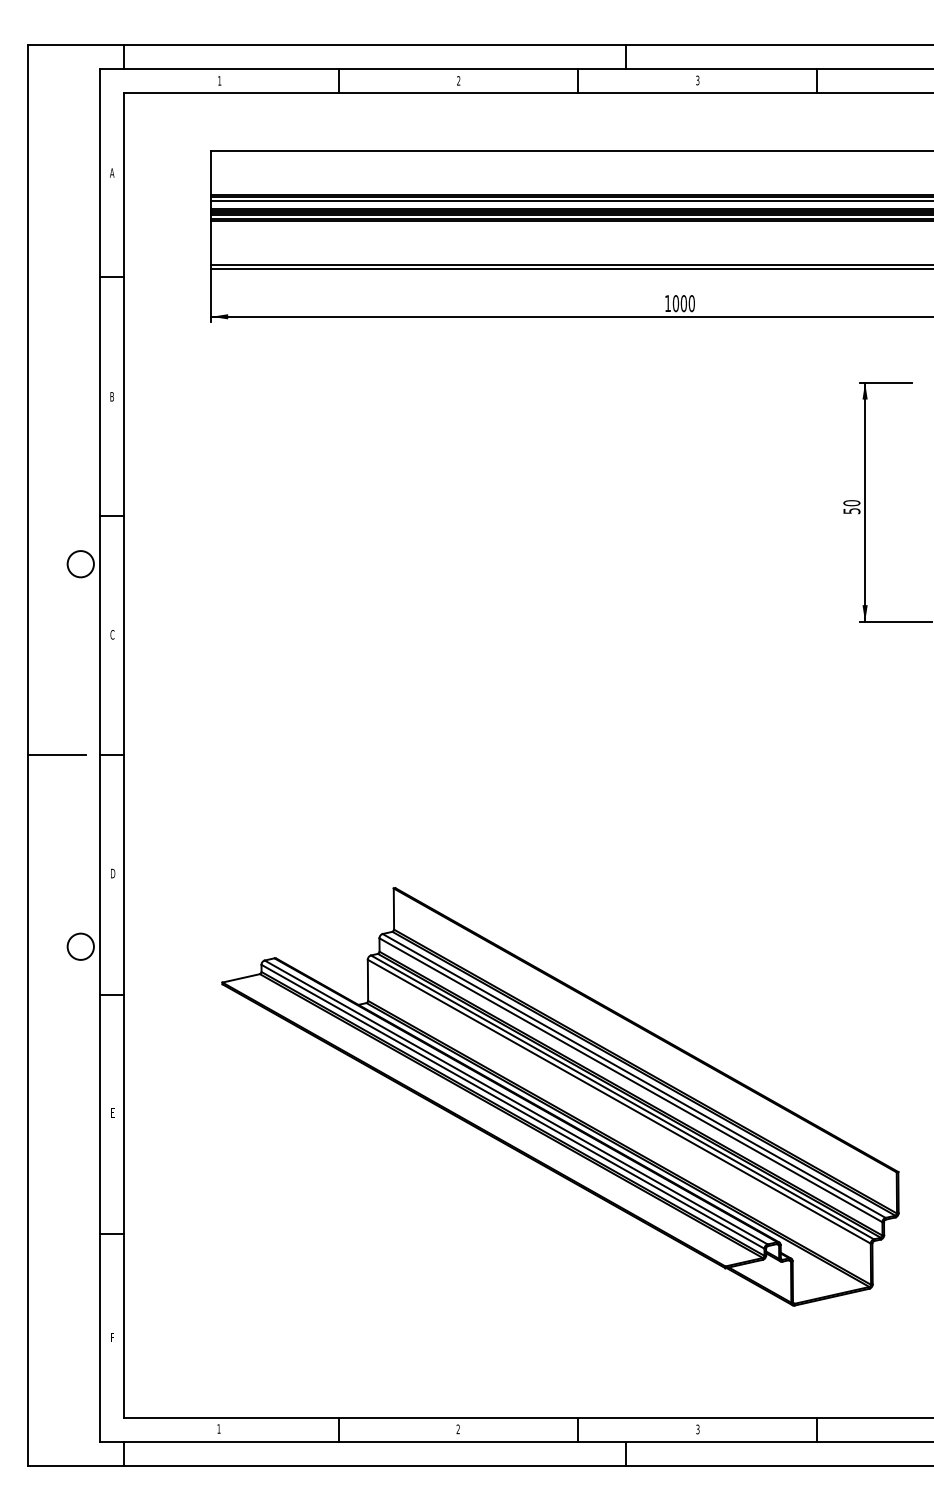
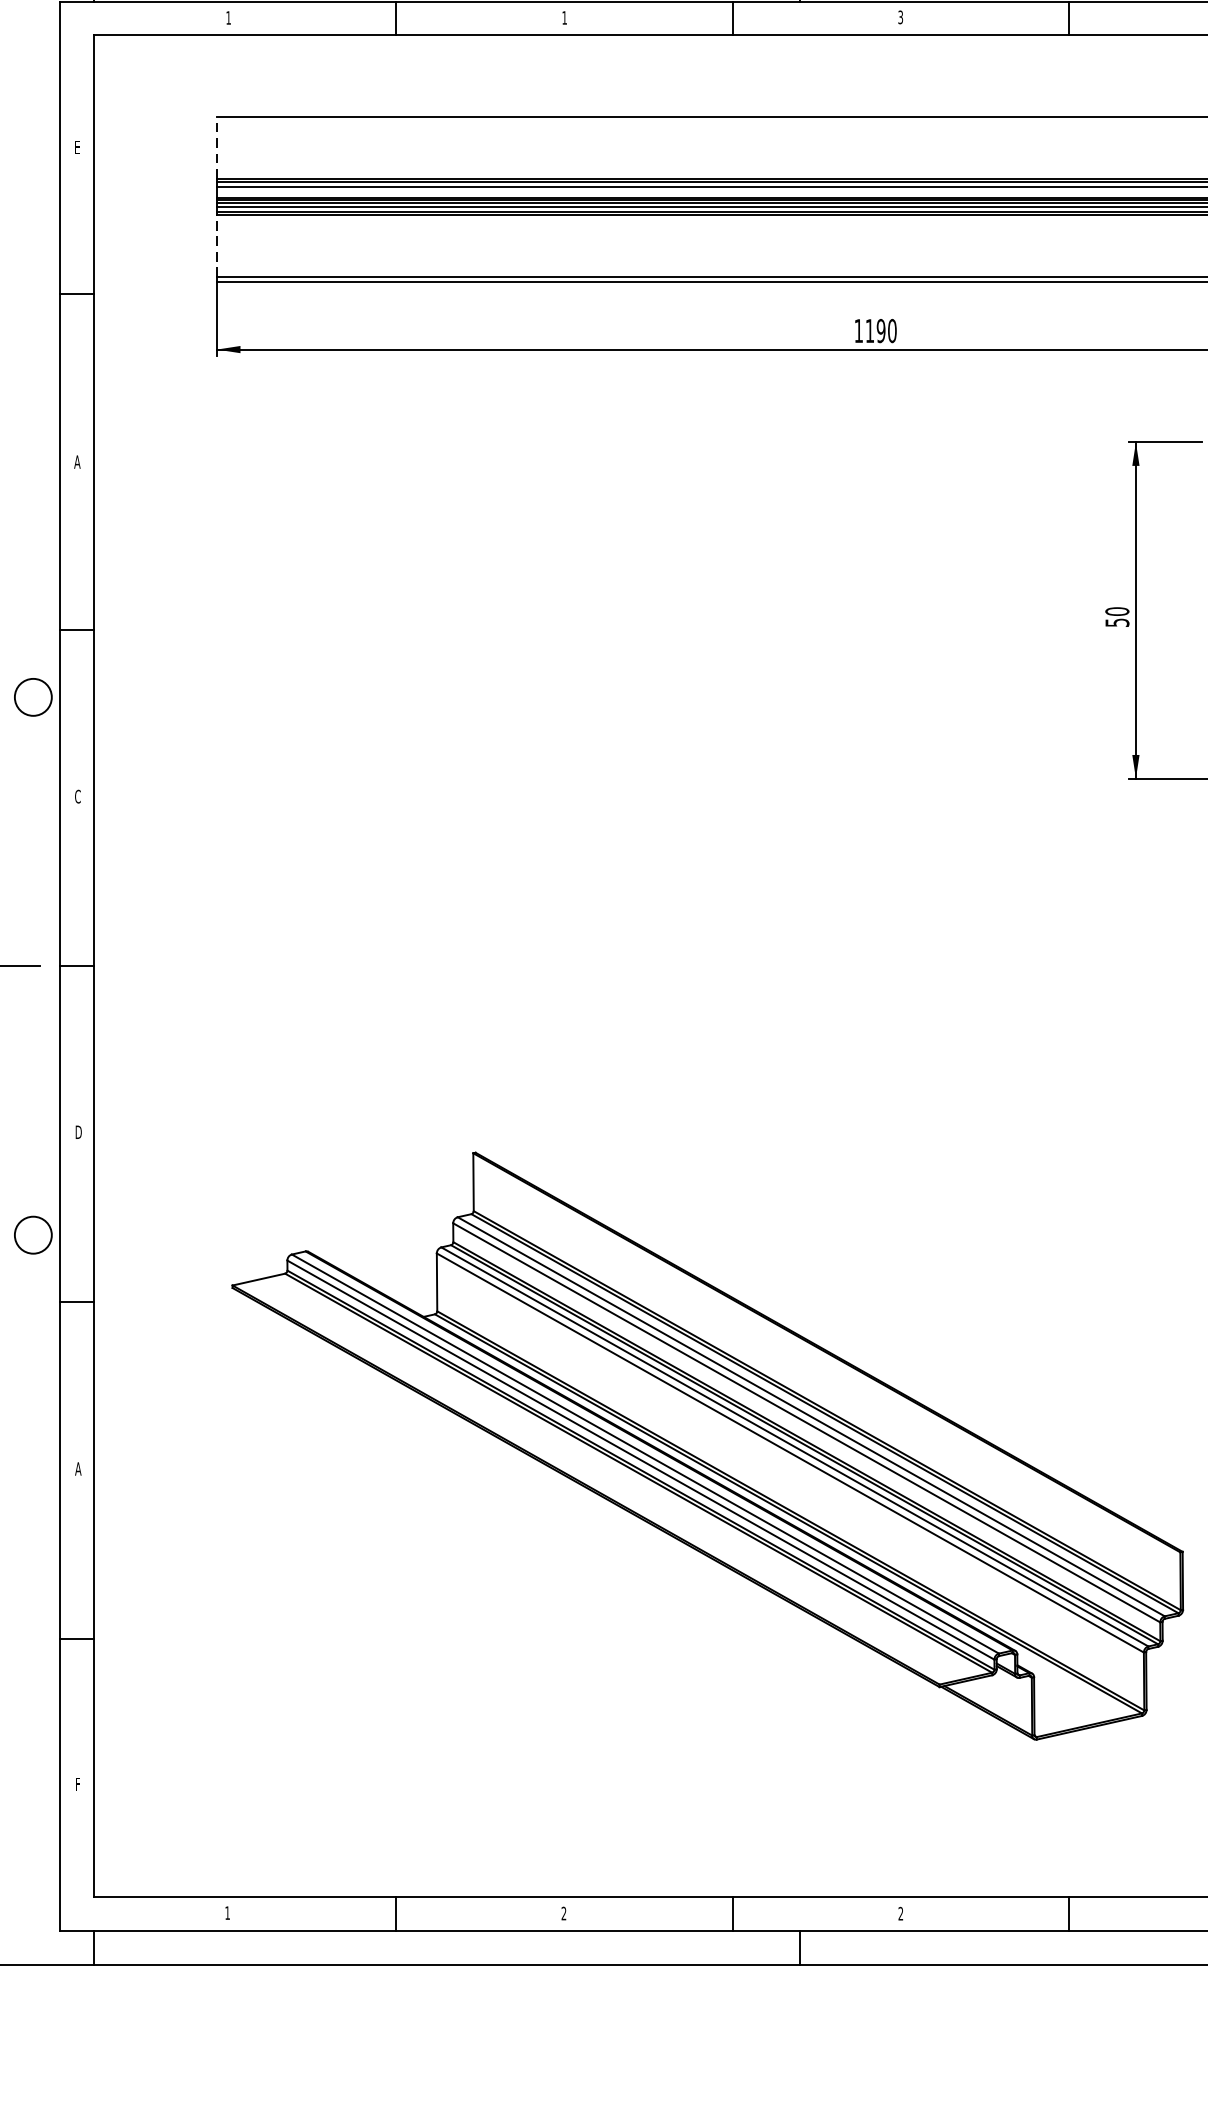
text: (458, 80) -> (564, 17), 2 -> 1
text: (112, 172) -> (77, 146), A -> E
line: (211, 173) -> (217, 148), solid -> dashed
line: (211, 243) -> (217, 246), solid -> dashed
text: (679, 303) -> (874, 330), 1000 -> 1190
text: (111, 396) -> (76, 461), B -> A
text: (112, 1112) -> (77, 1468), E -> A
text: (697, 1429) -> (900, 1913), 3 -> 2

